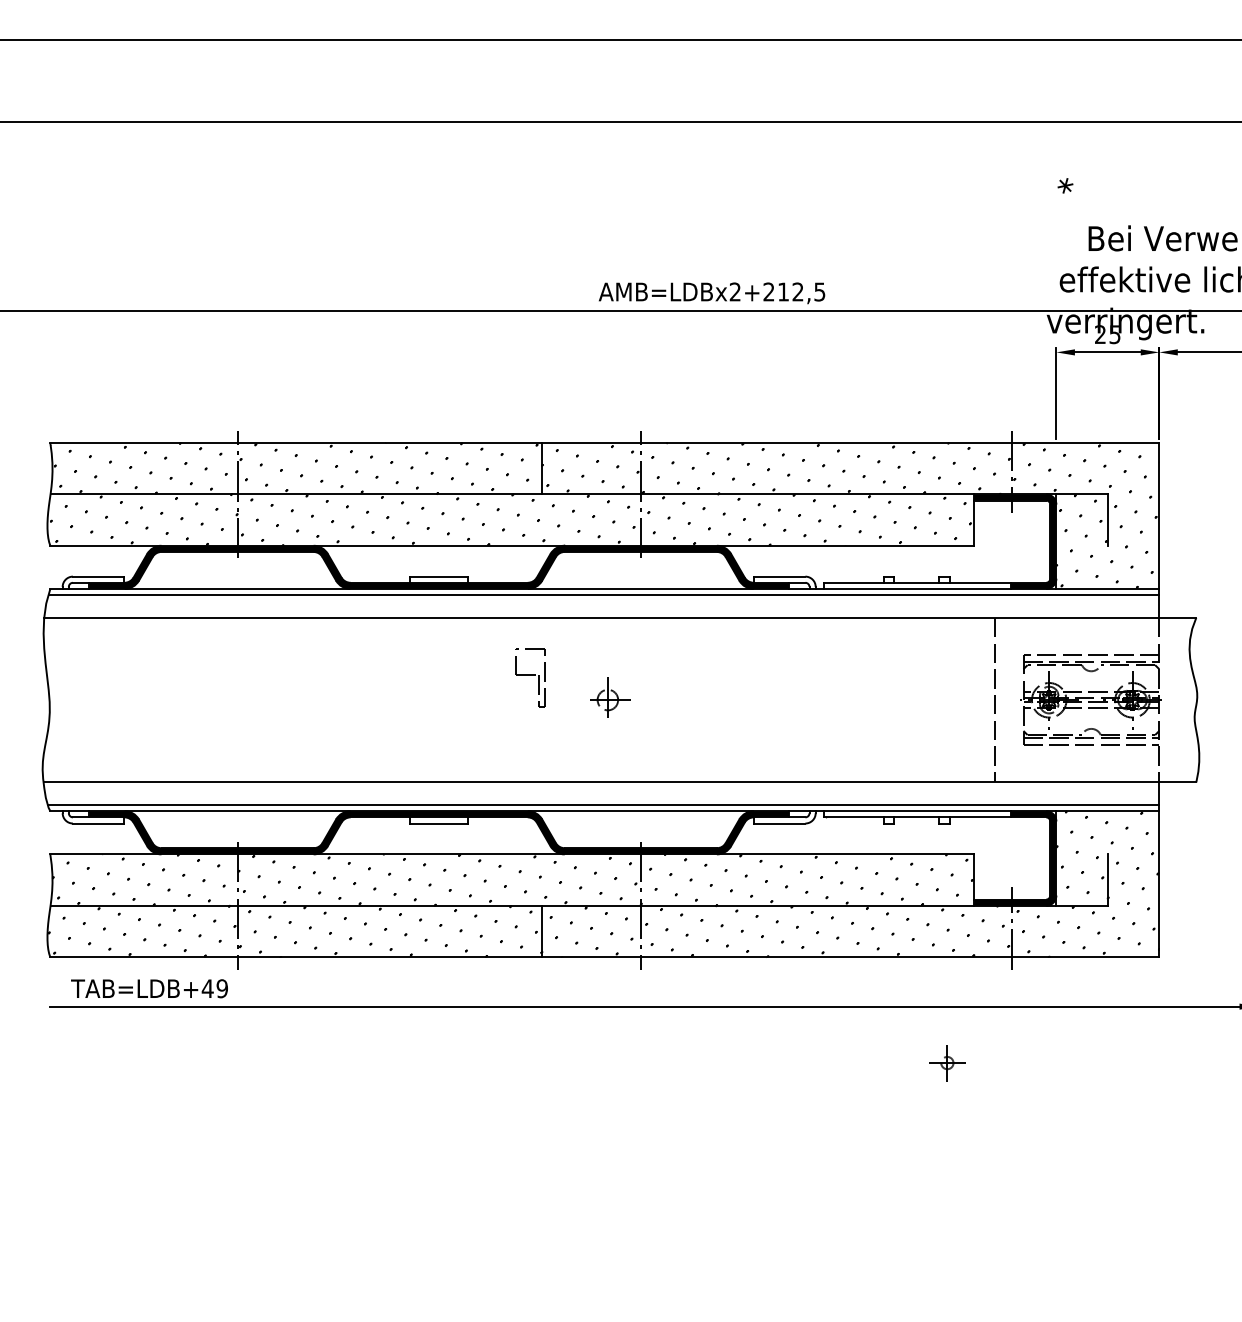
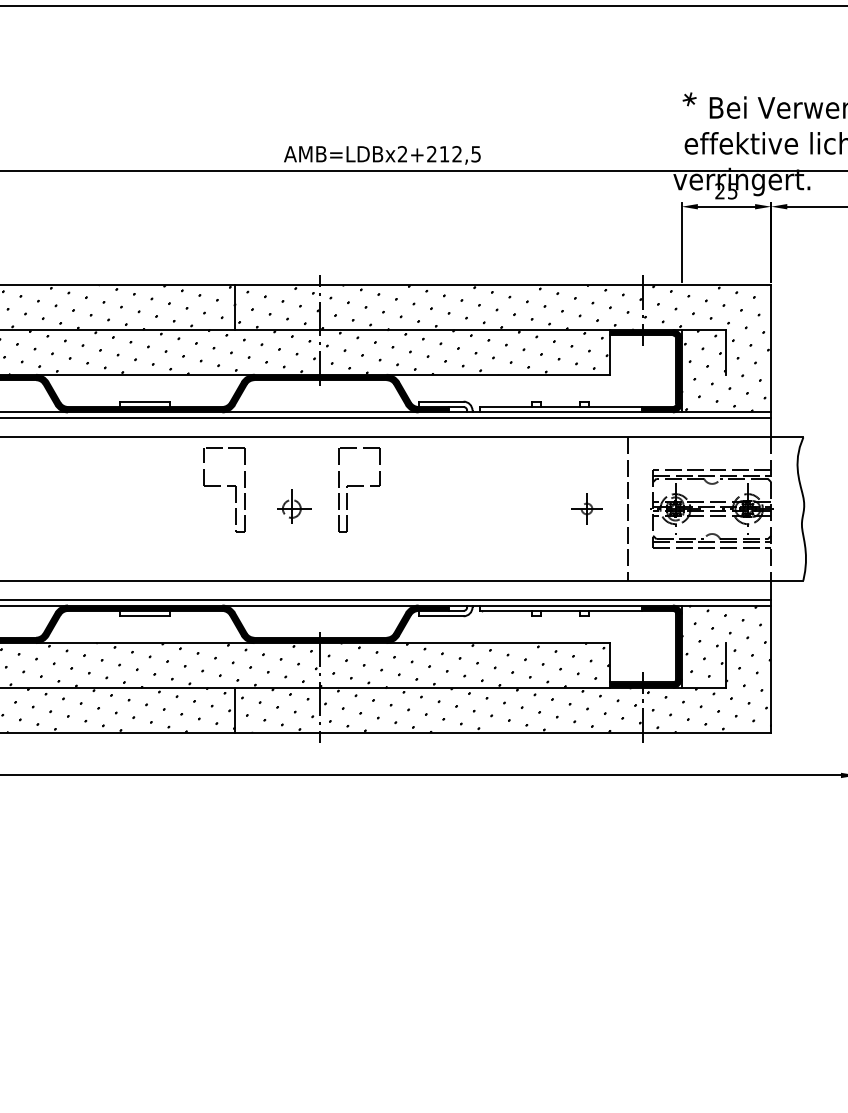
part: (1065, 185) -> (689, 99), moved
part: (530, 678) -> (224, 490), size x1.67
part: (685, 678) -> (359, 490), added
part: (947, 1063) -> (587, 509), moved

